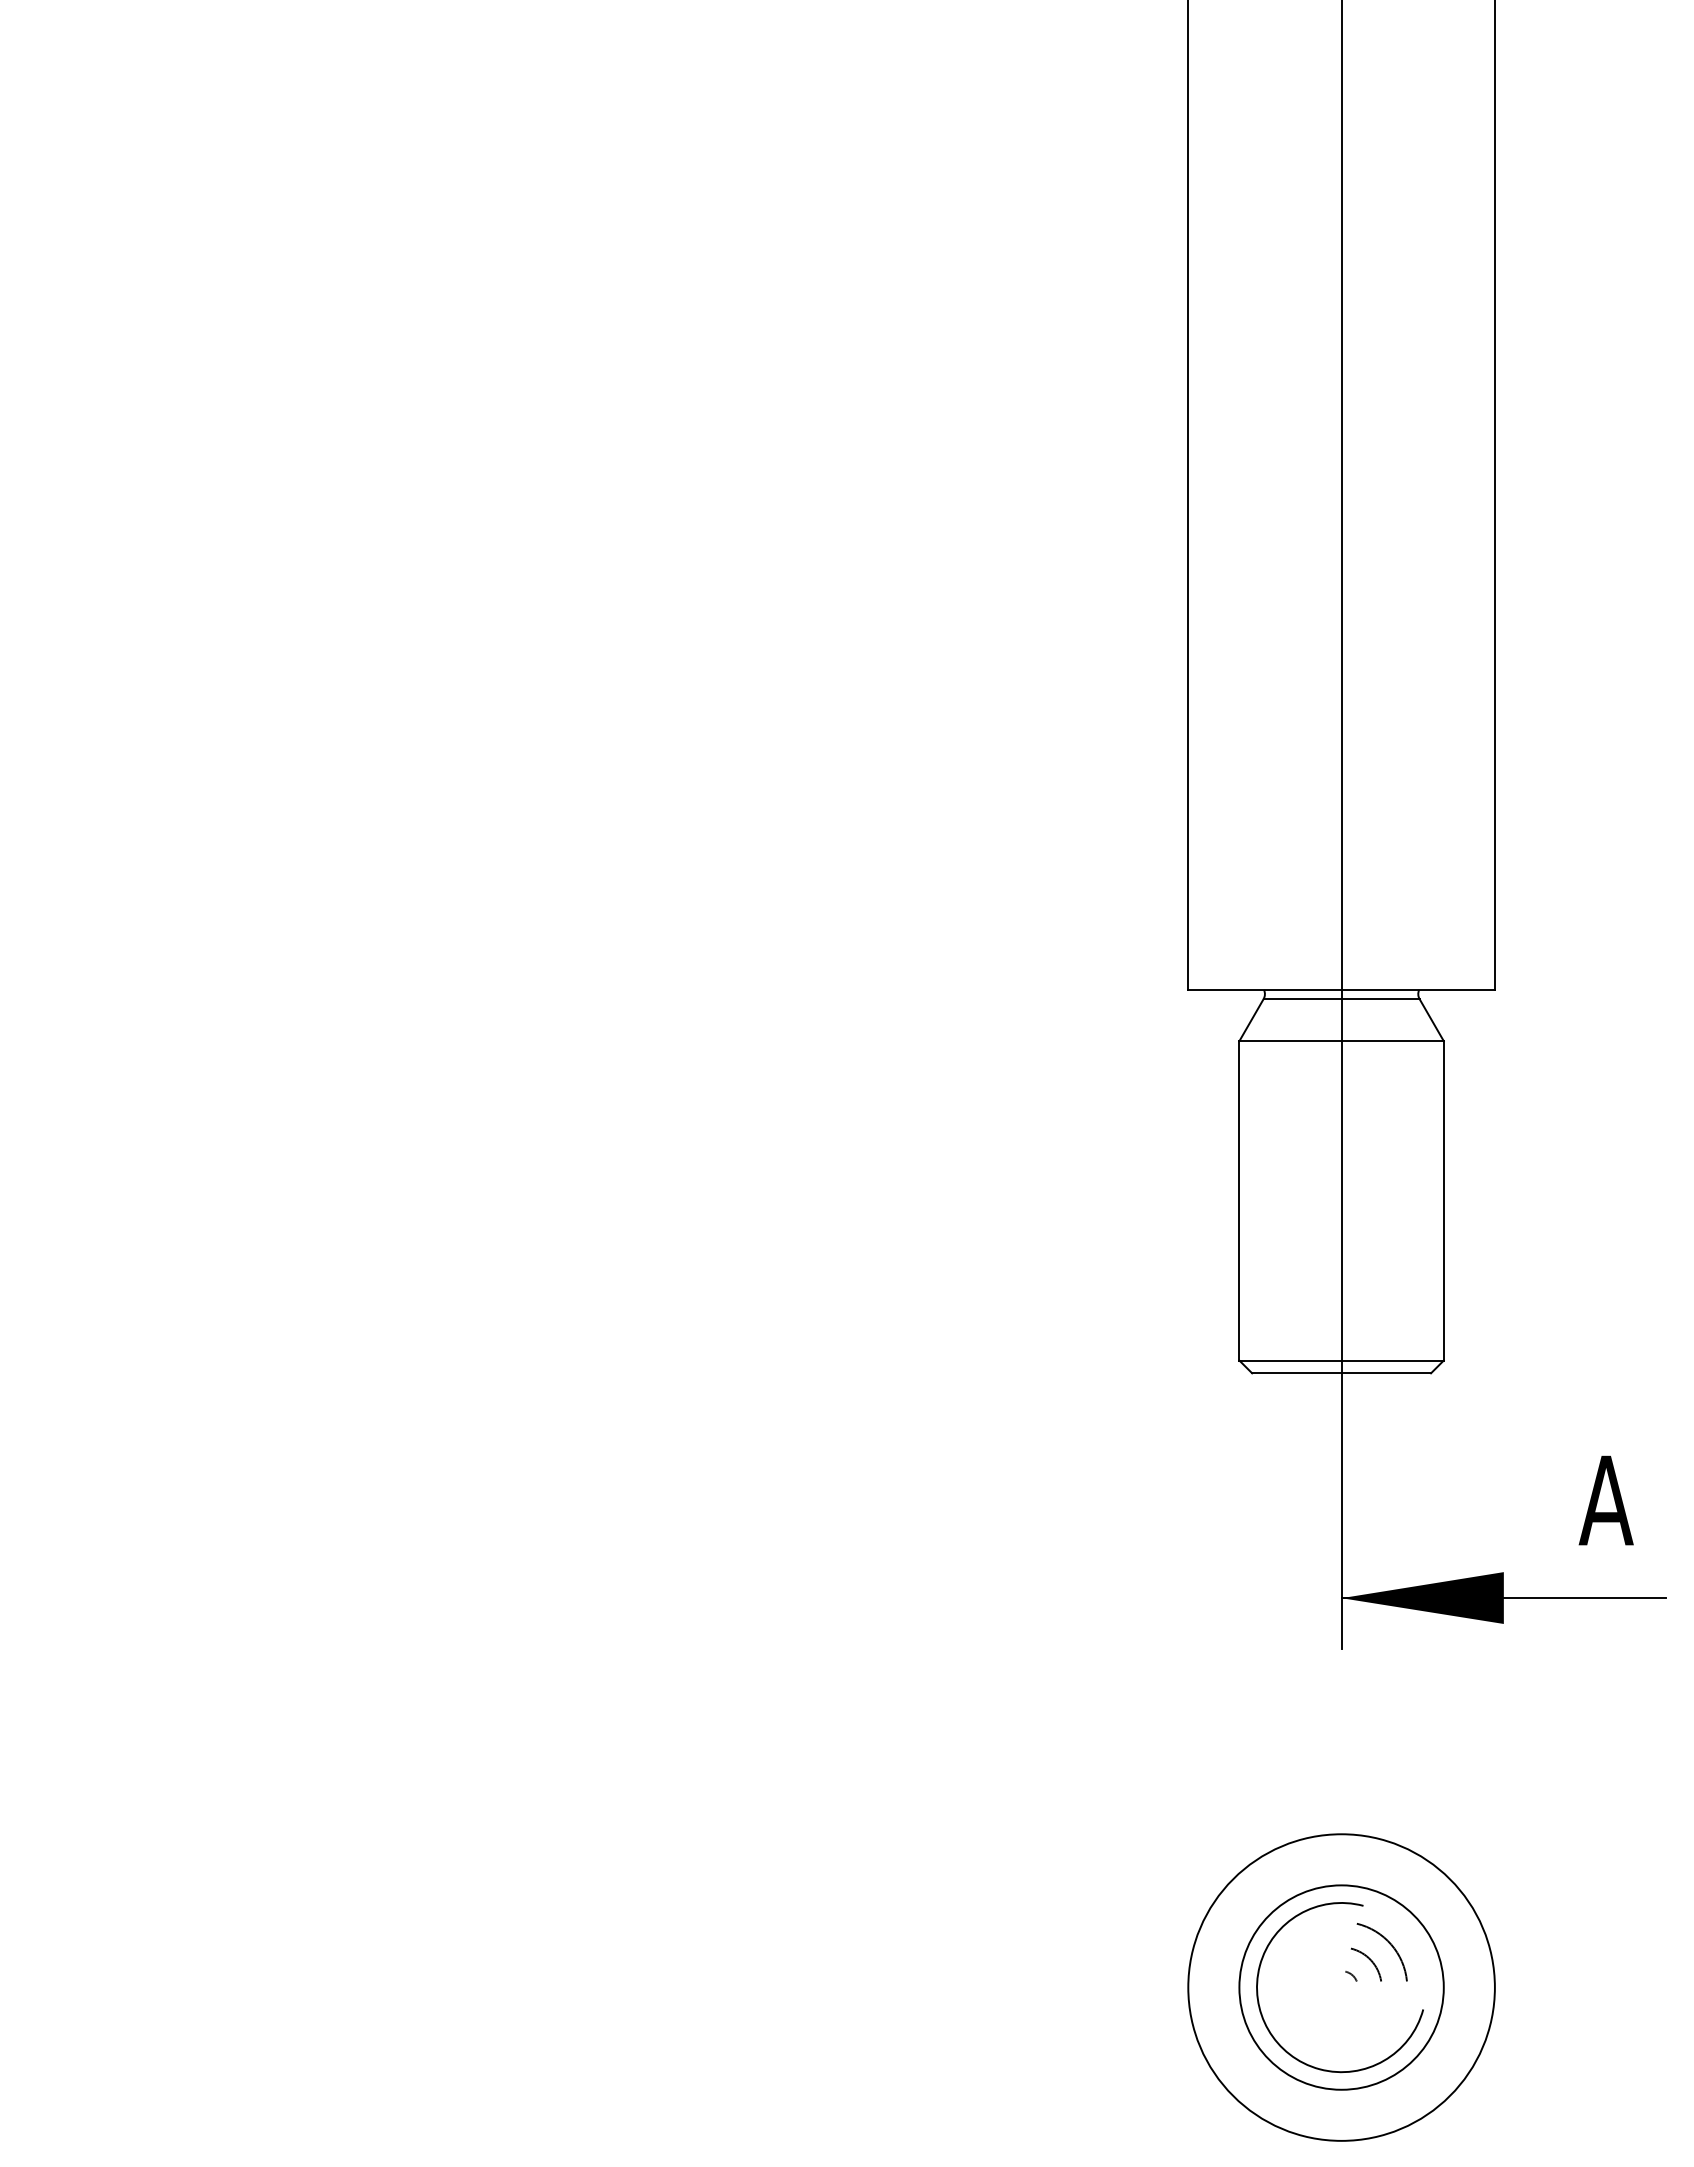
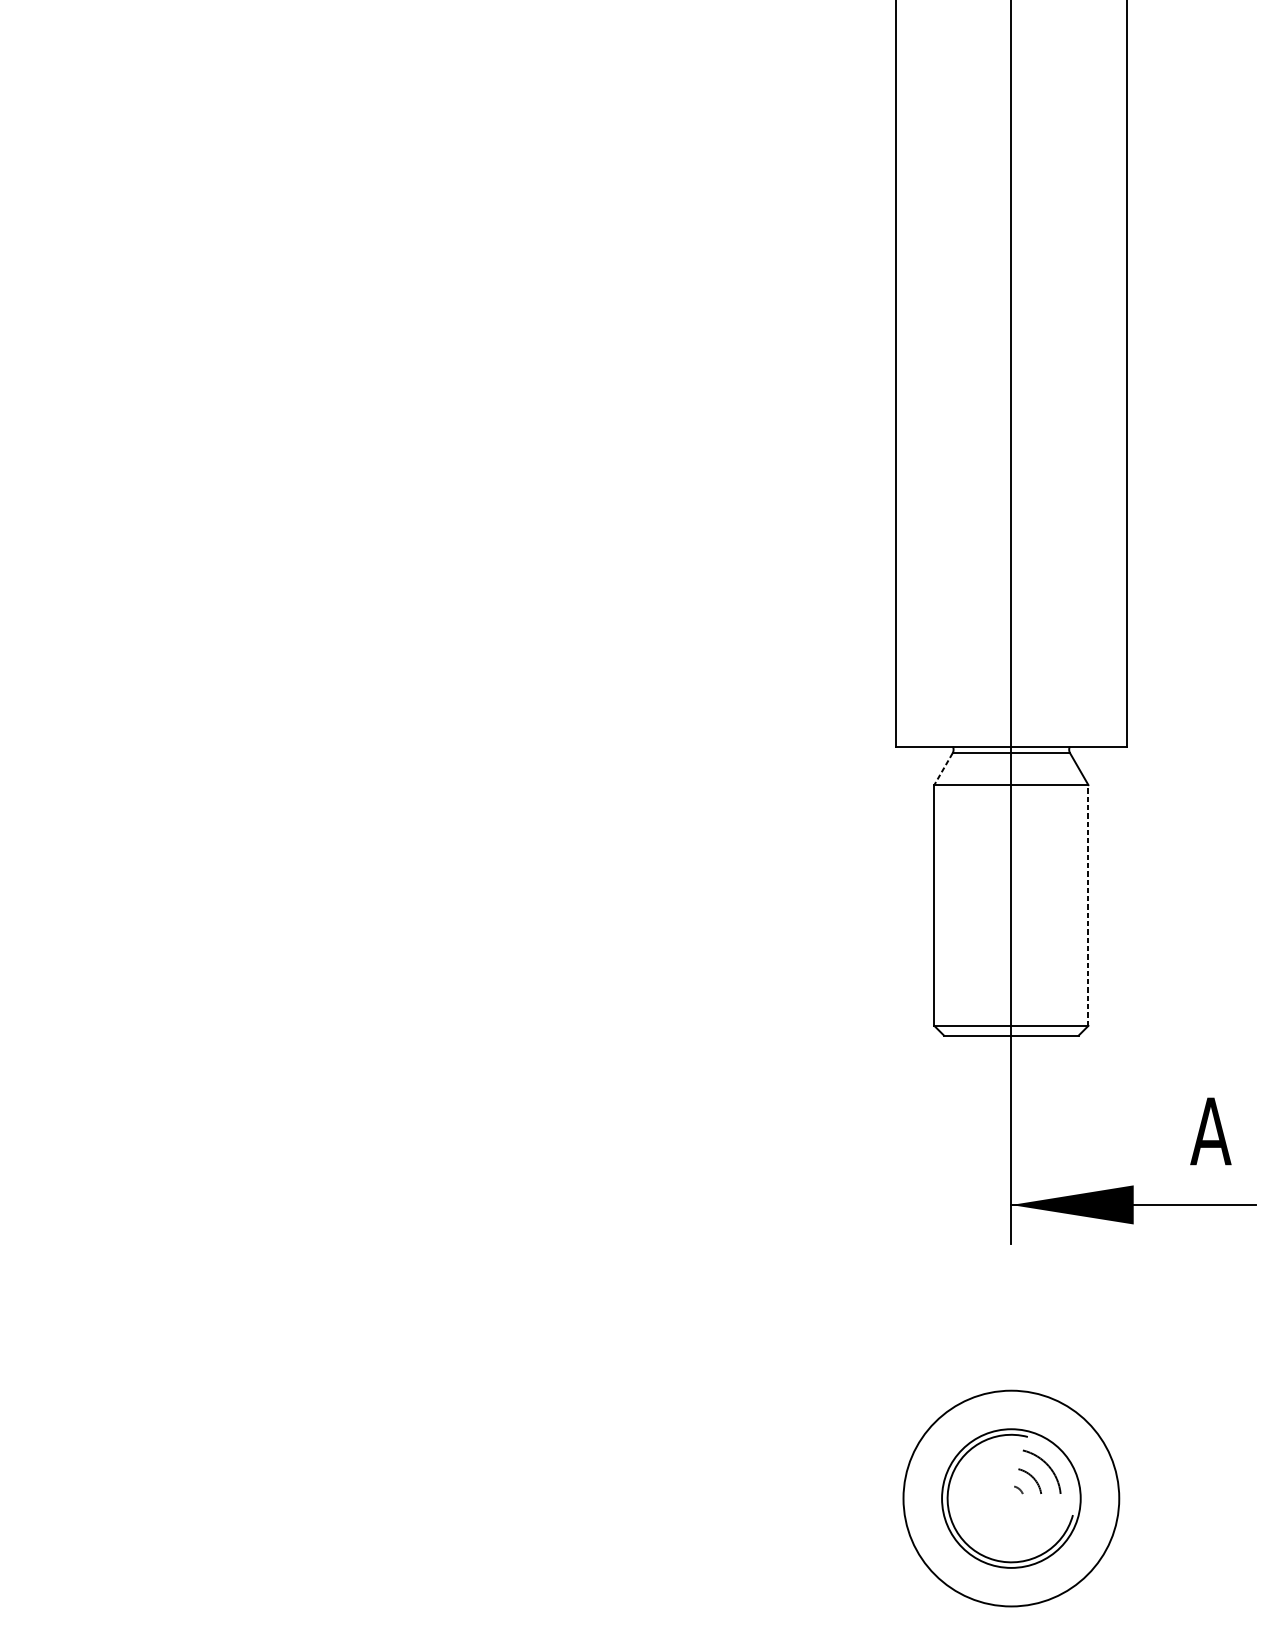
line: (1251, 1020) -> (943, 769), solid -> dashed
line: (1443, 1200) -> (1088, 905), solid -> dashed
circle: (1341, 1987) -> (1011, 1498), size x0.6
circle: (1341, 1987) -> (1011, 1498), size x1.4

